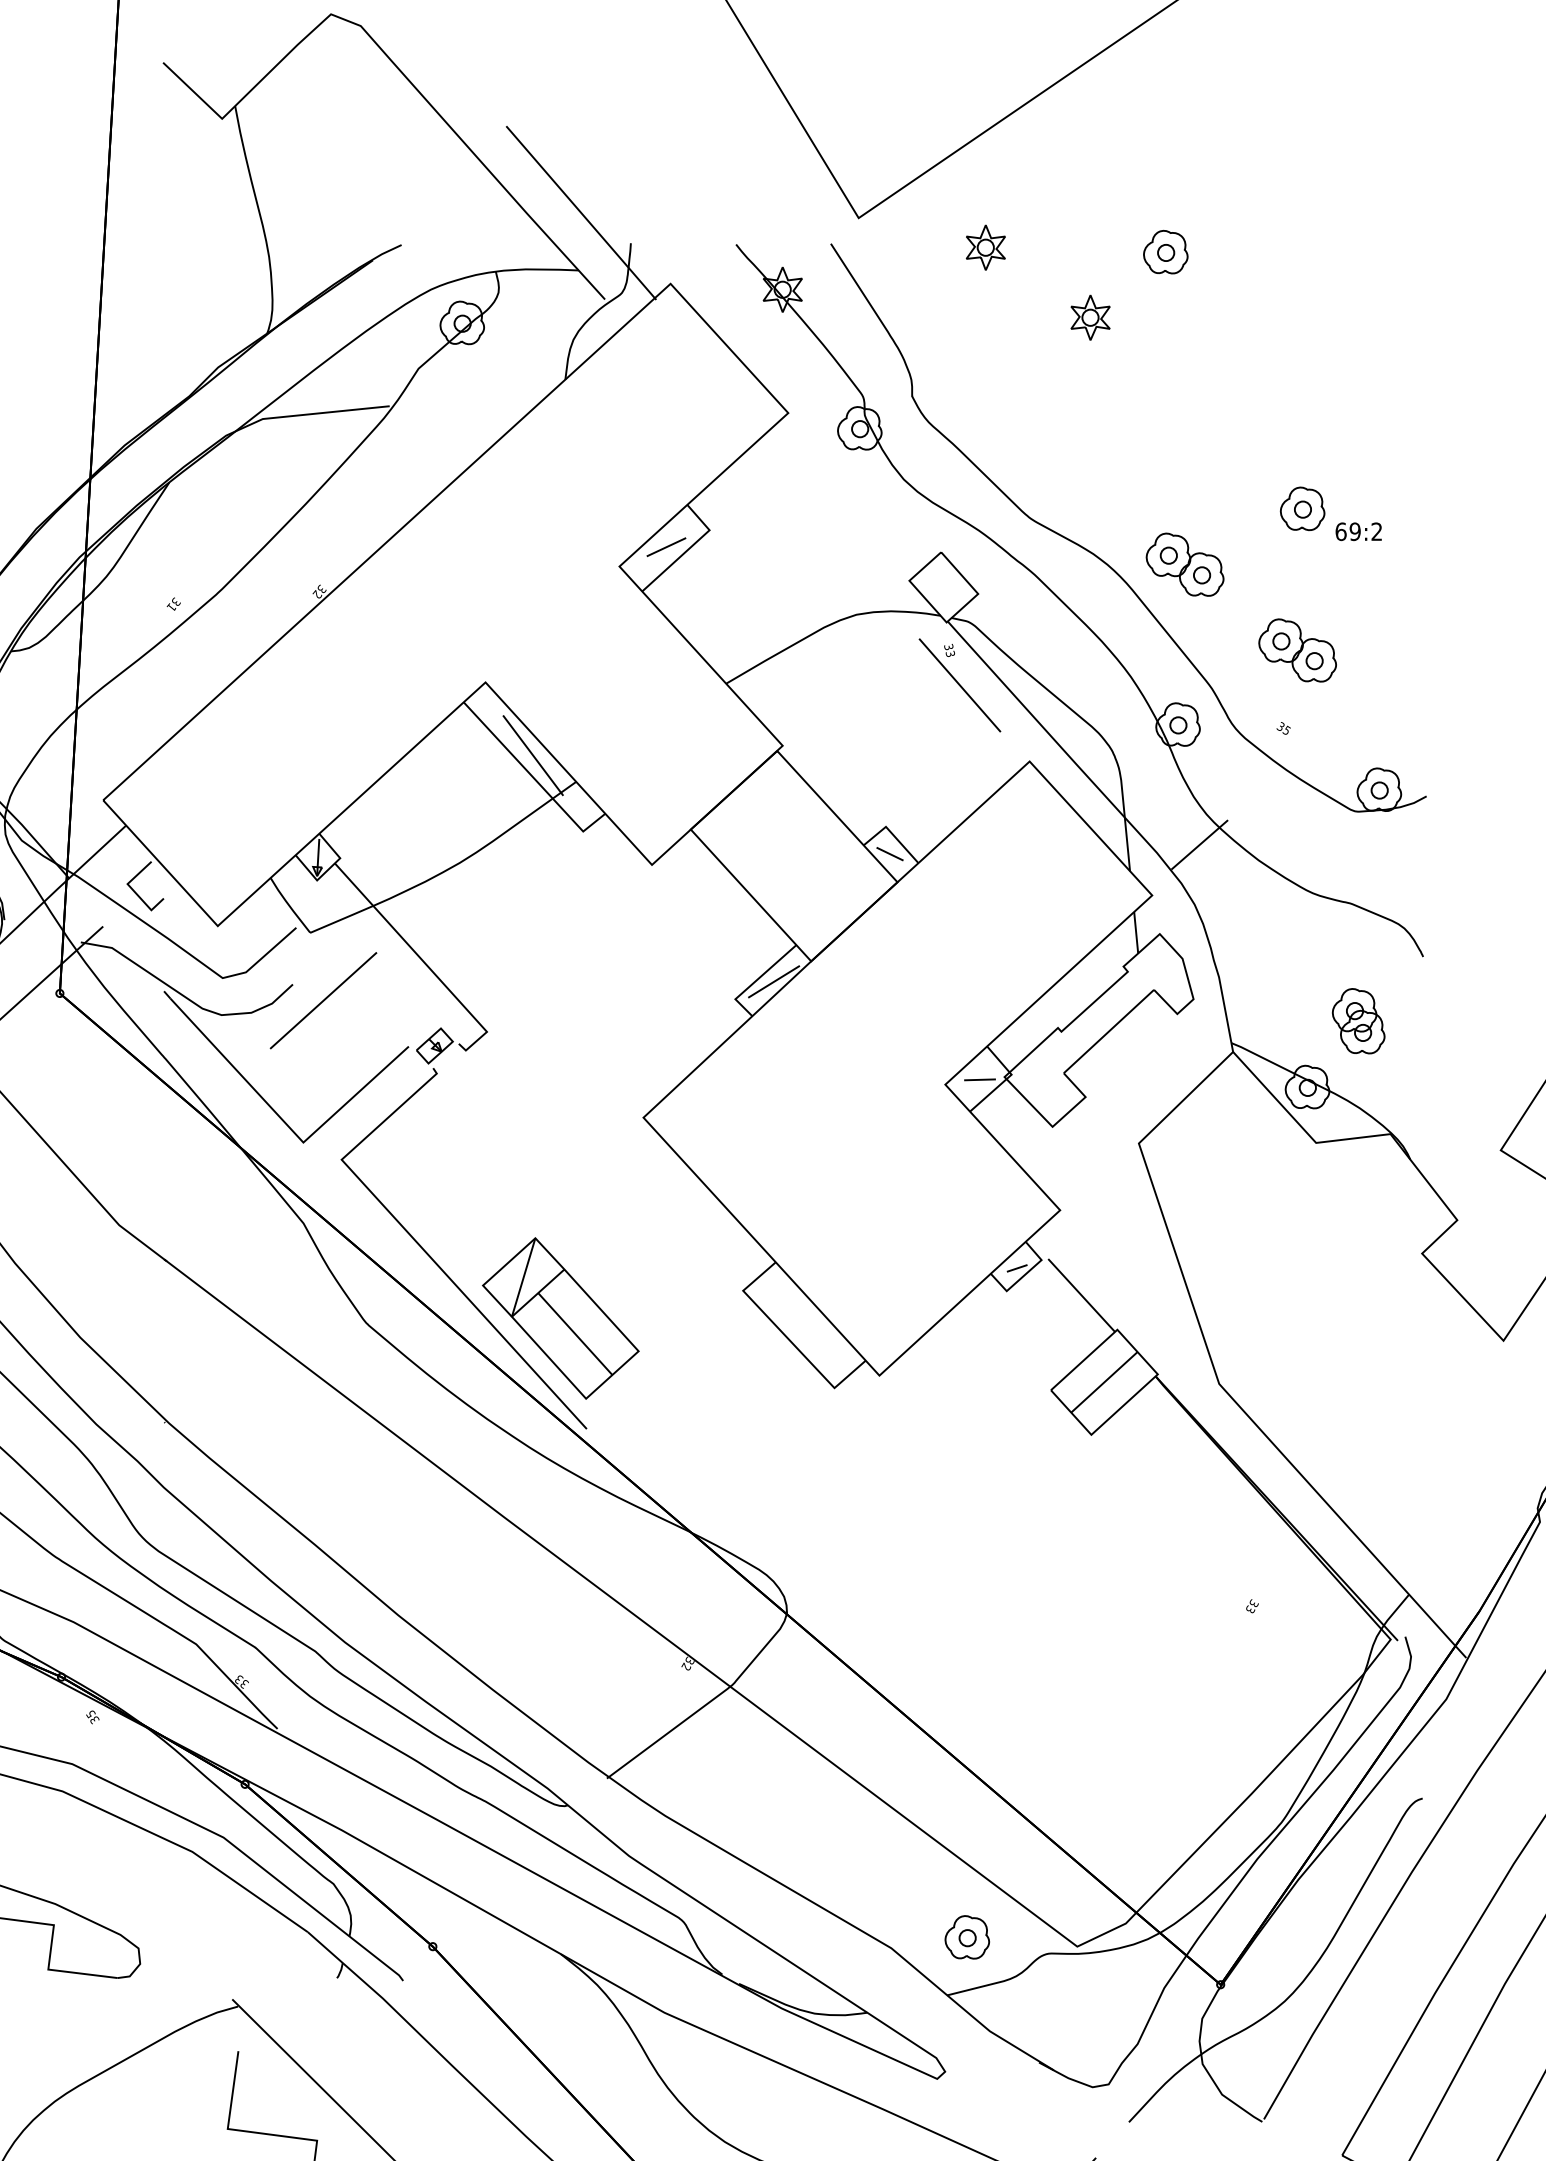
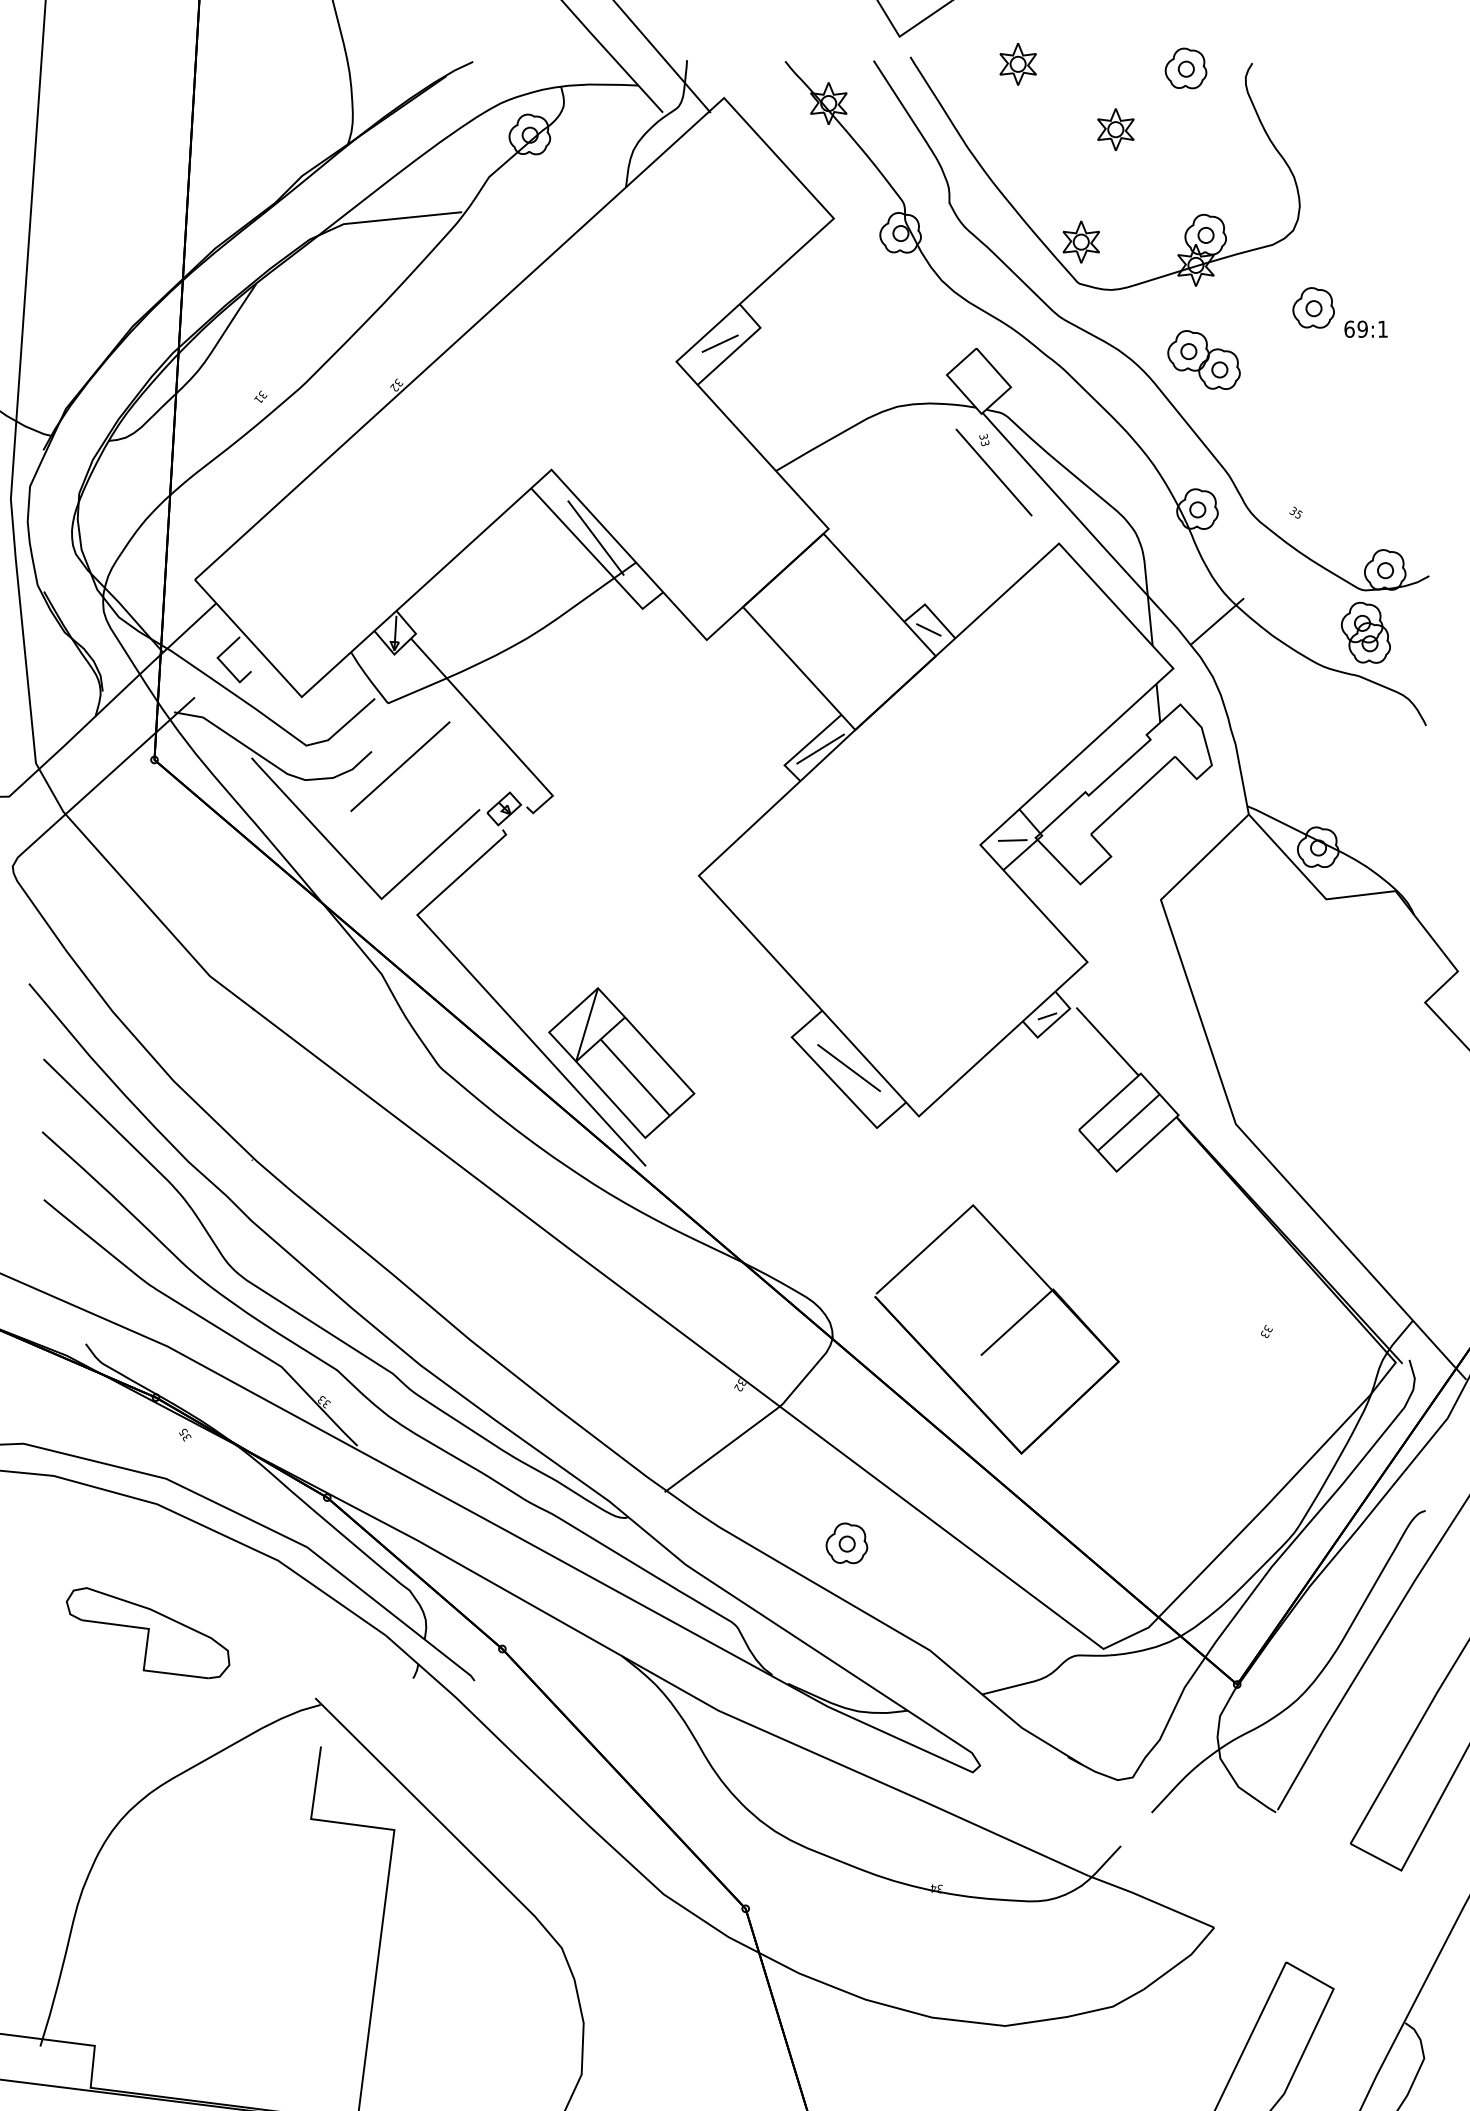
part: (1053, 415) -> (1081, 220), added
text: (1376, 530) -> (1382, 328), 69:2 -> 69:1
part: (1297, 649) -> (1308, 439), removed
part: (1358, 1020) -> (1365, 632), moved
line: (803, 1324) -> (848, 1068), added
part: (969, 1609) -> (1002, 1334), added
part: (966, 1937) -> (846, 1543), moved

